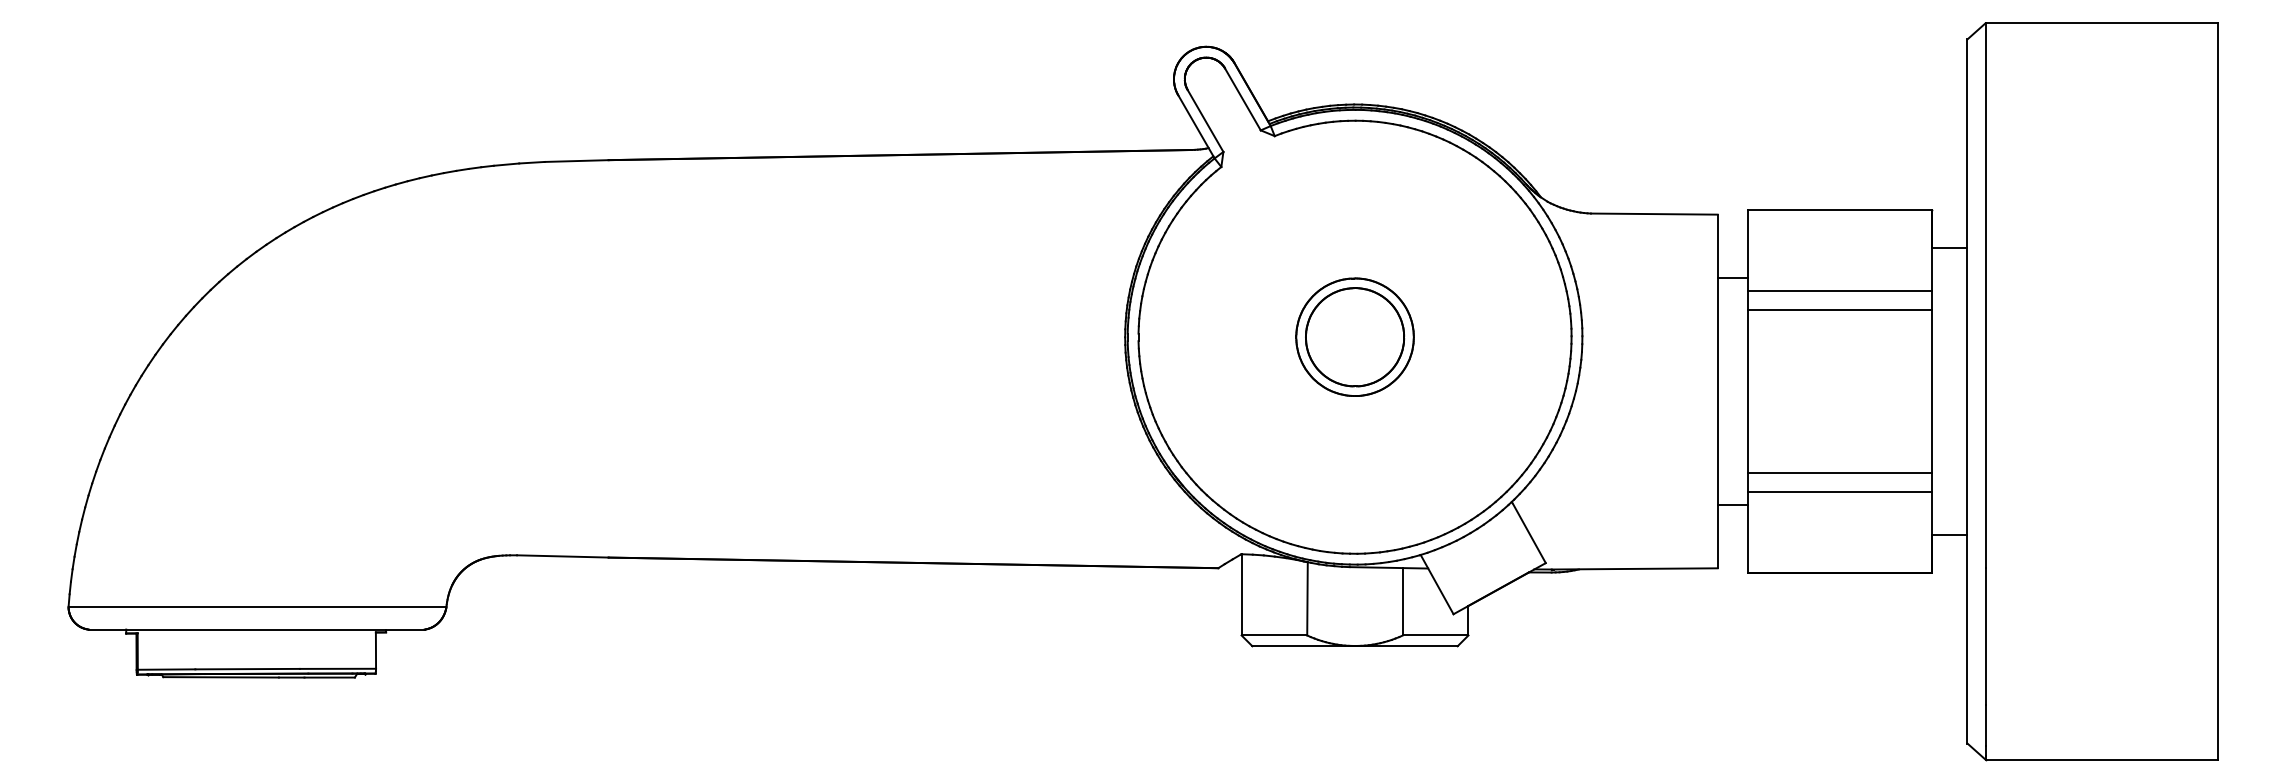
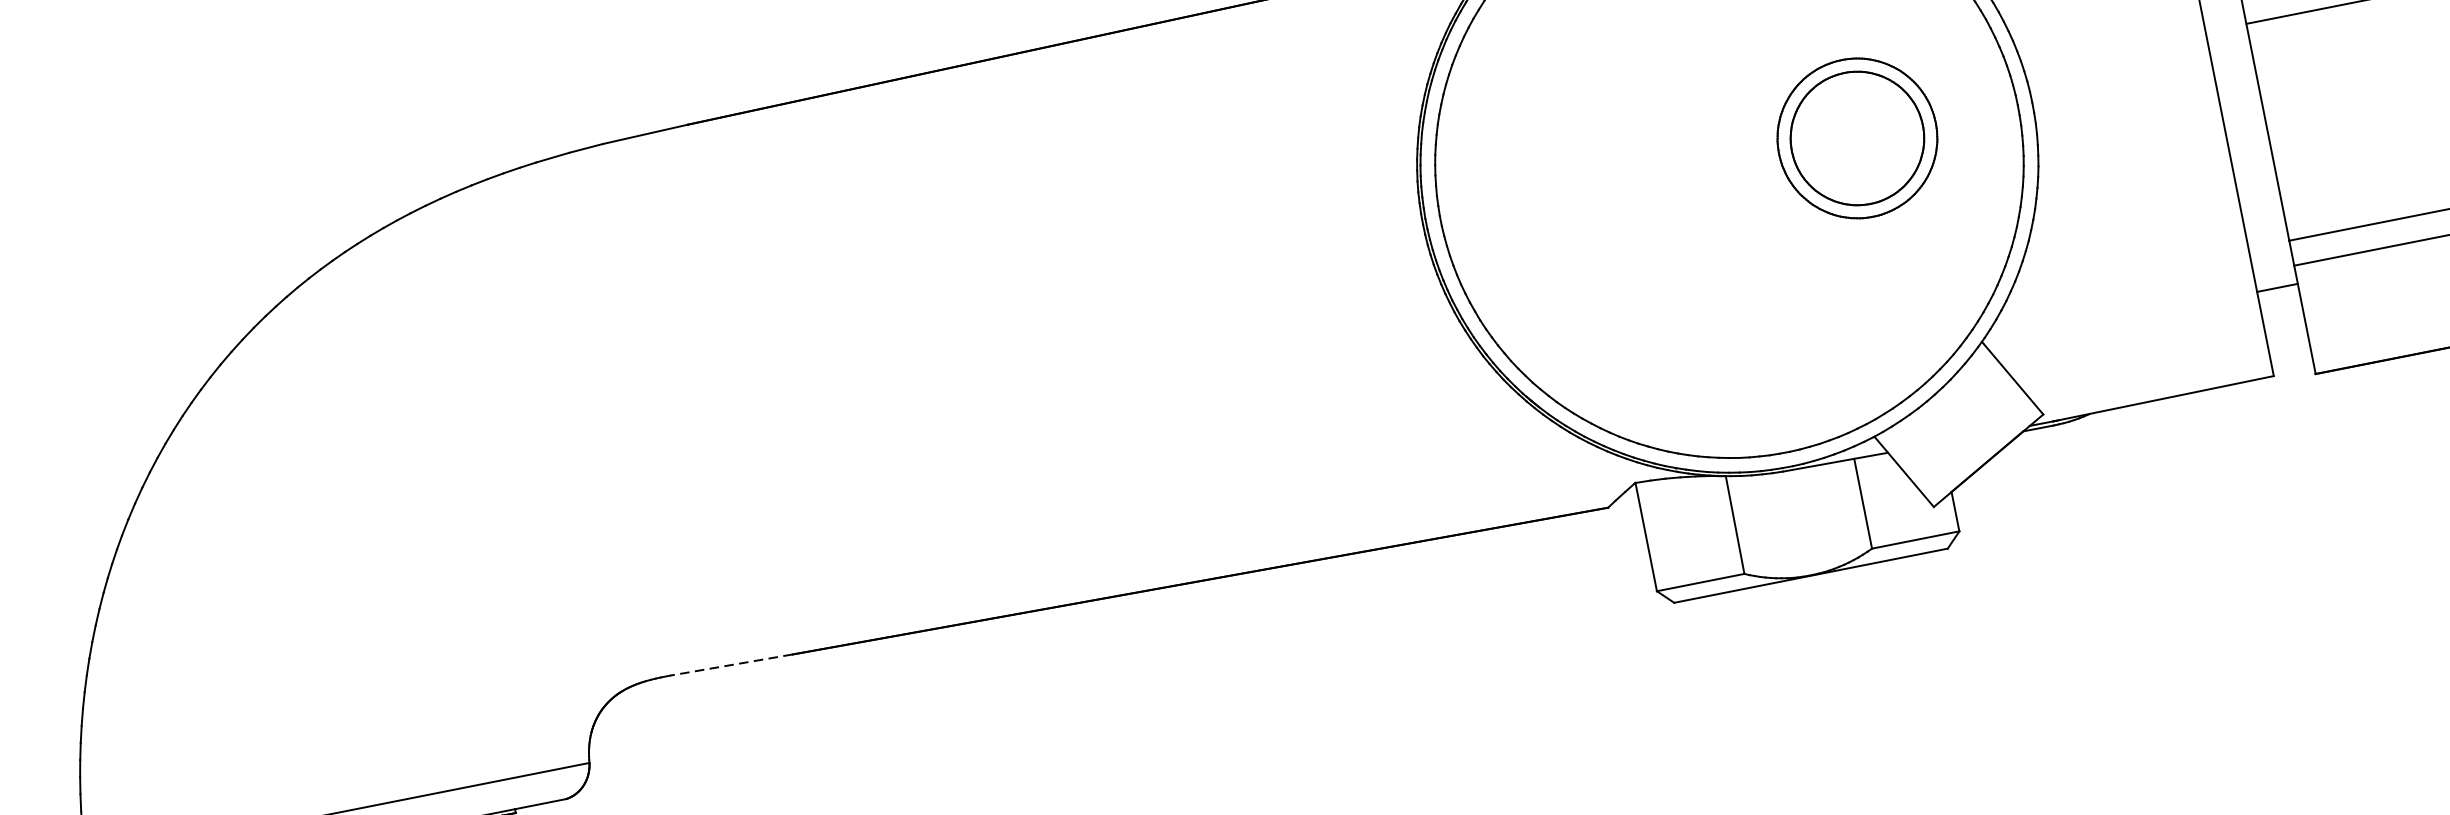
part: (1354, 336) -> (1856, 137), moved
line: (562, 556) -> (730, 665), solid -> dashed

